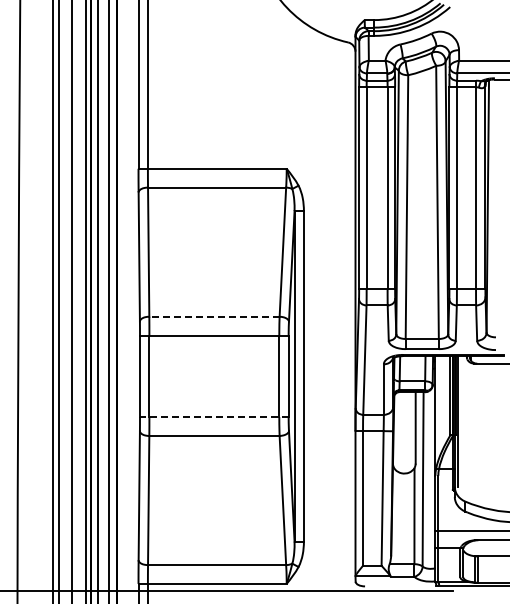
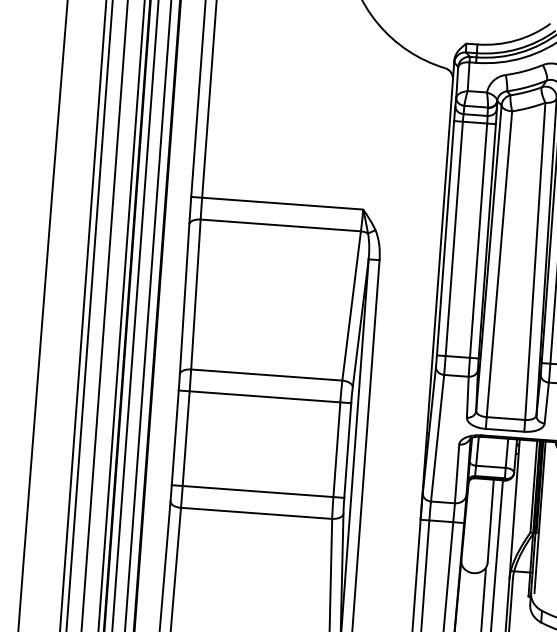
line: (213, 316) -> (265, 374), dashed -> solid
line: (213, 417) -> (257, 491), dashed -> solid

